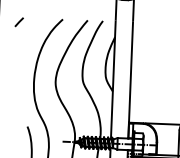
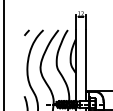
curve: (18, 21) -> (26, 32), moved

